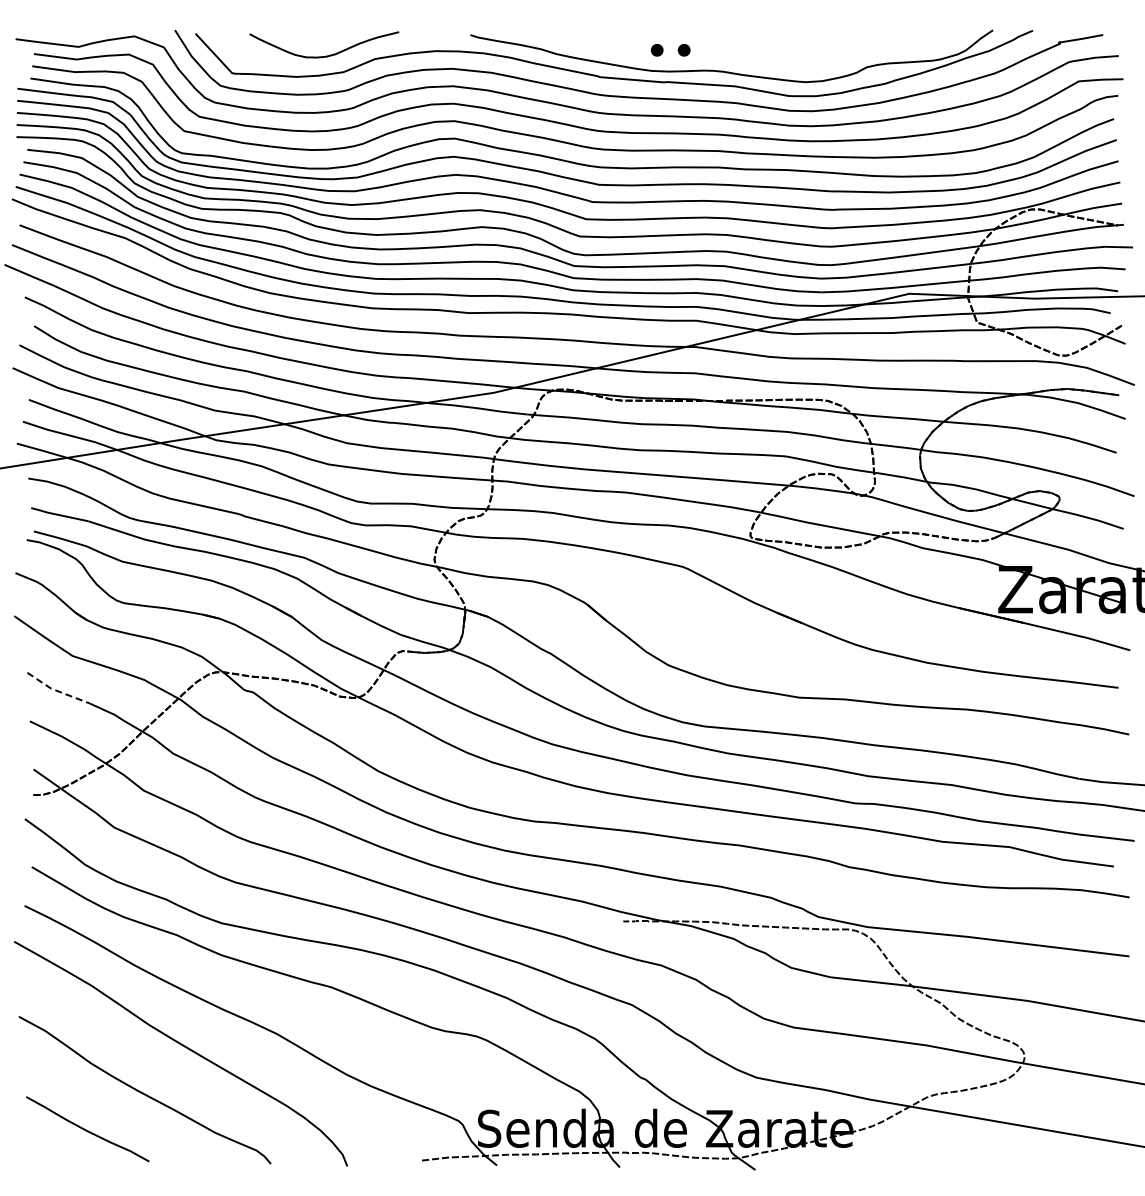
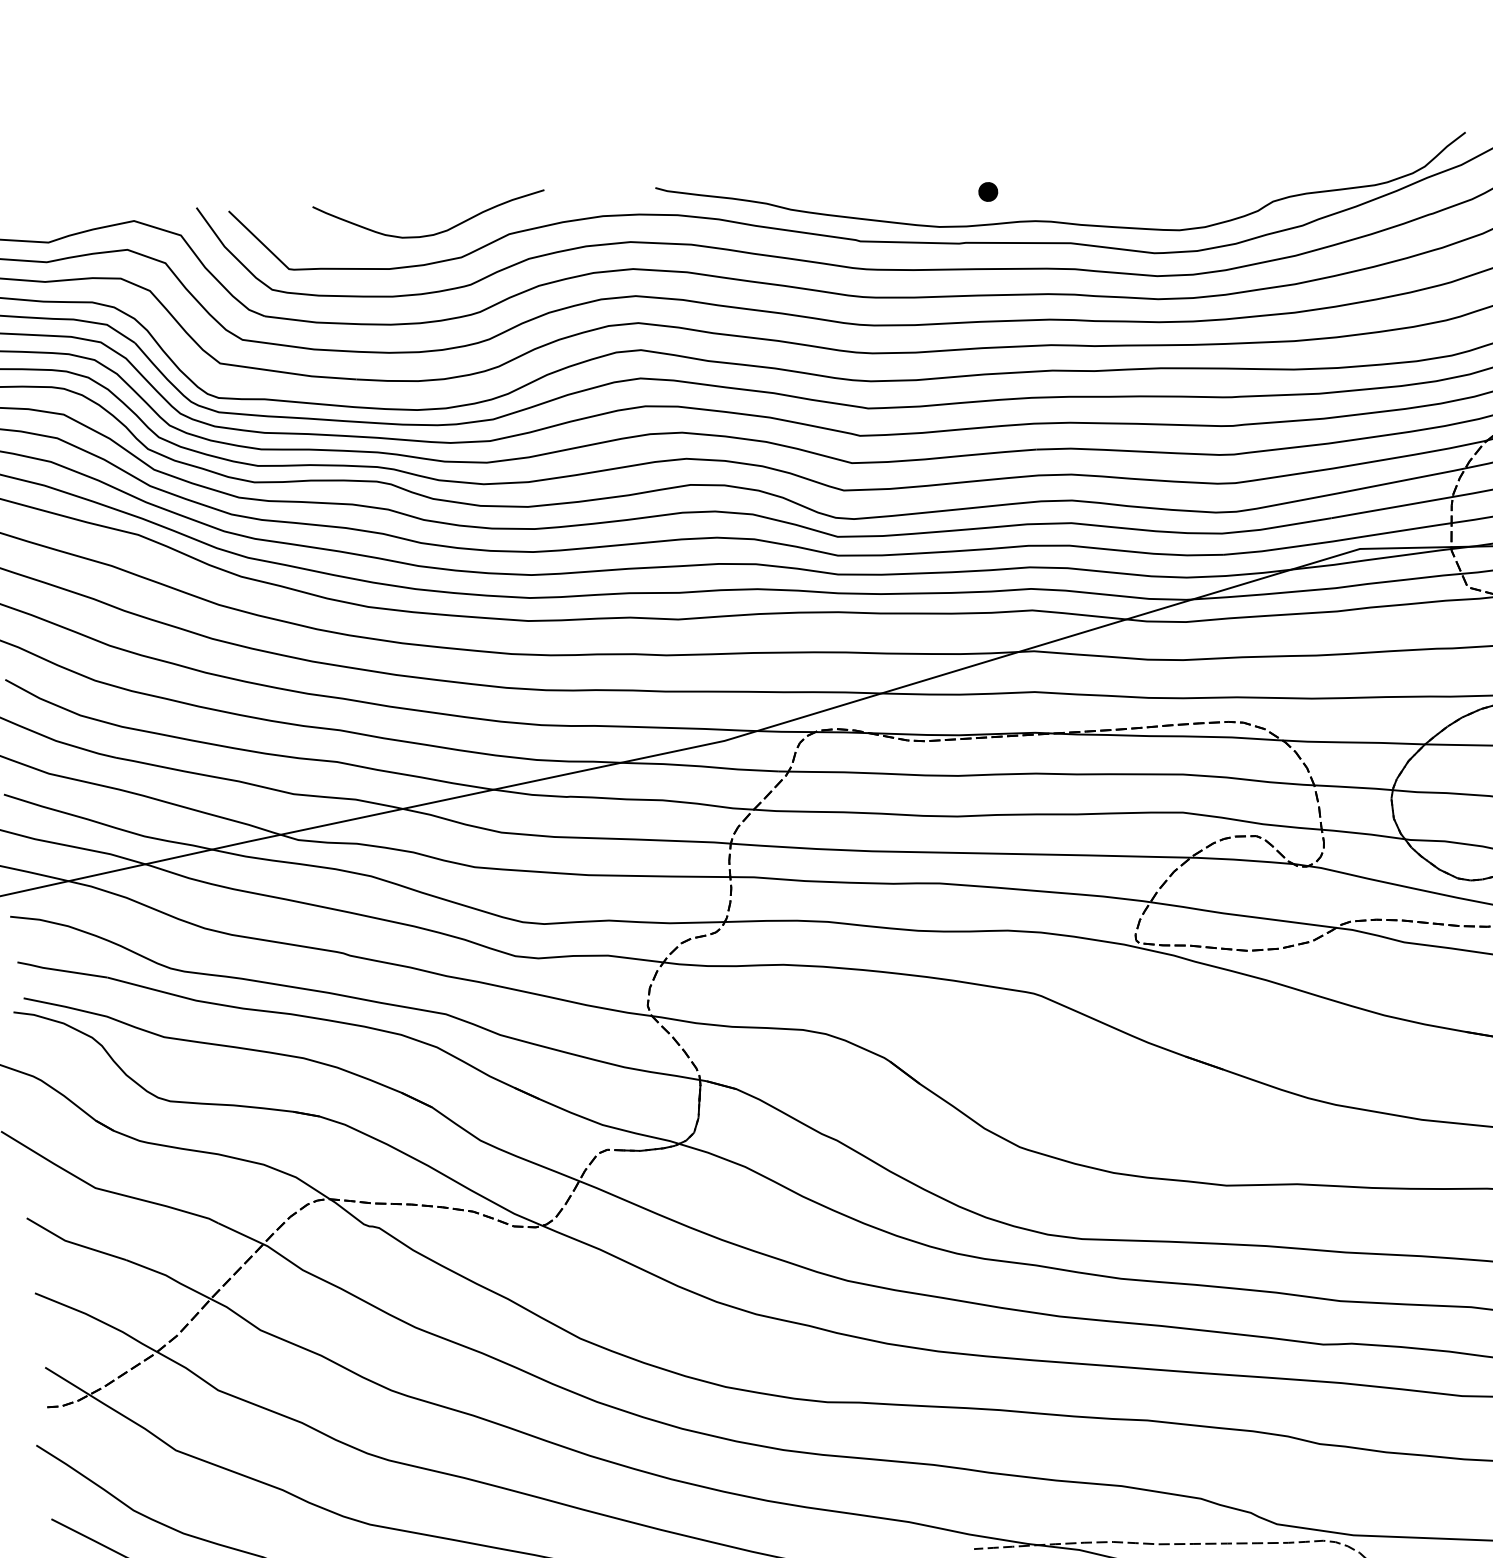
part: (656, 50) -> (945, 194), removed
line: (56, 690) -> (73, 1243), dashed -> solid

